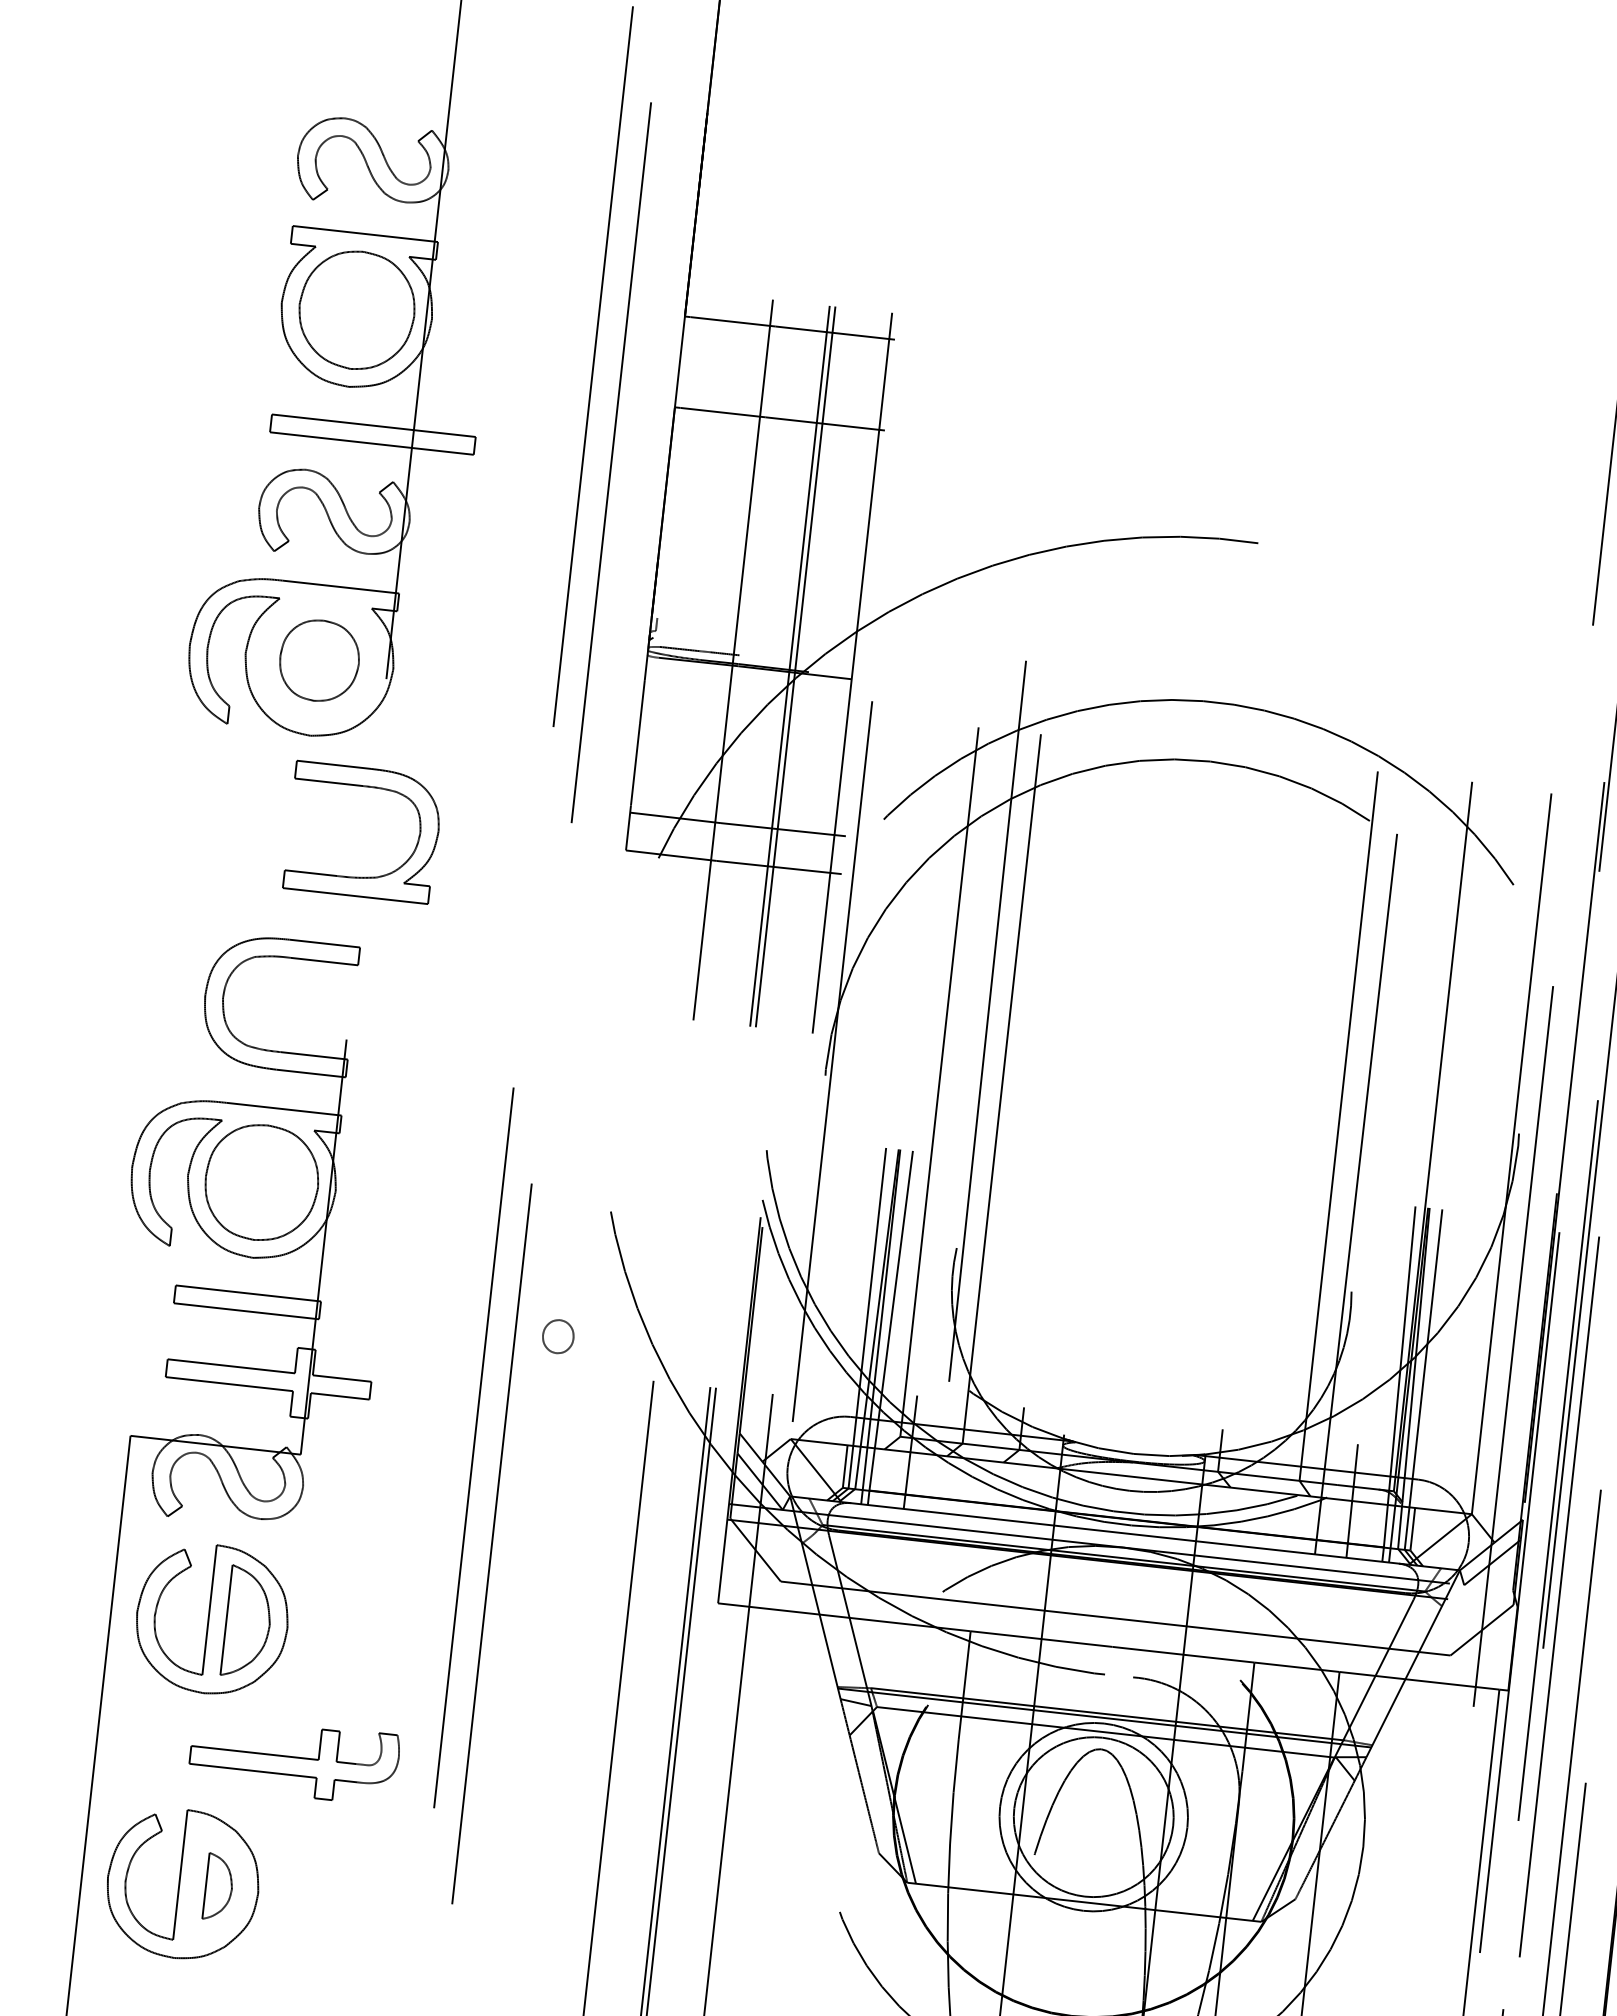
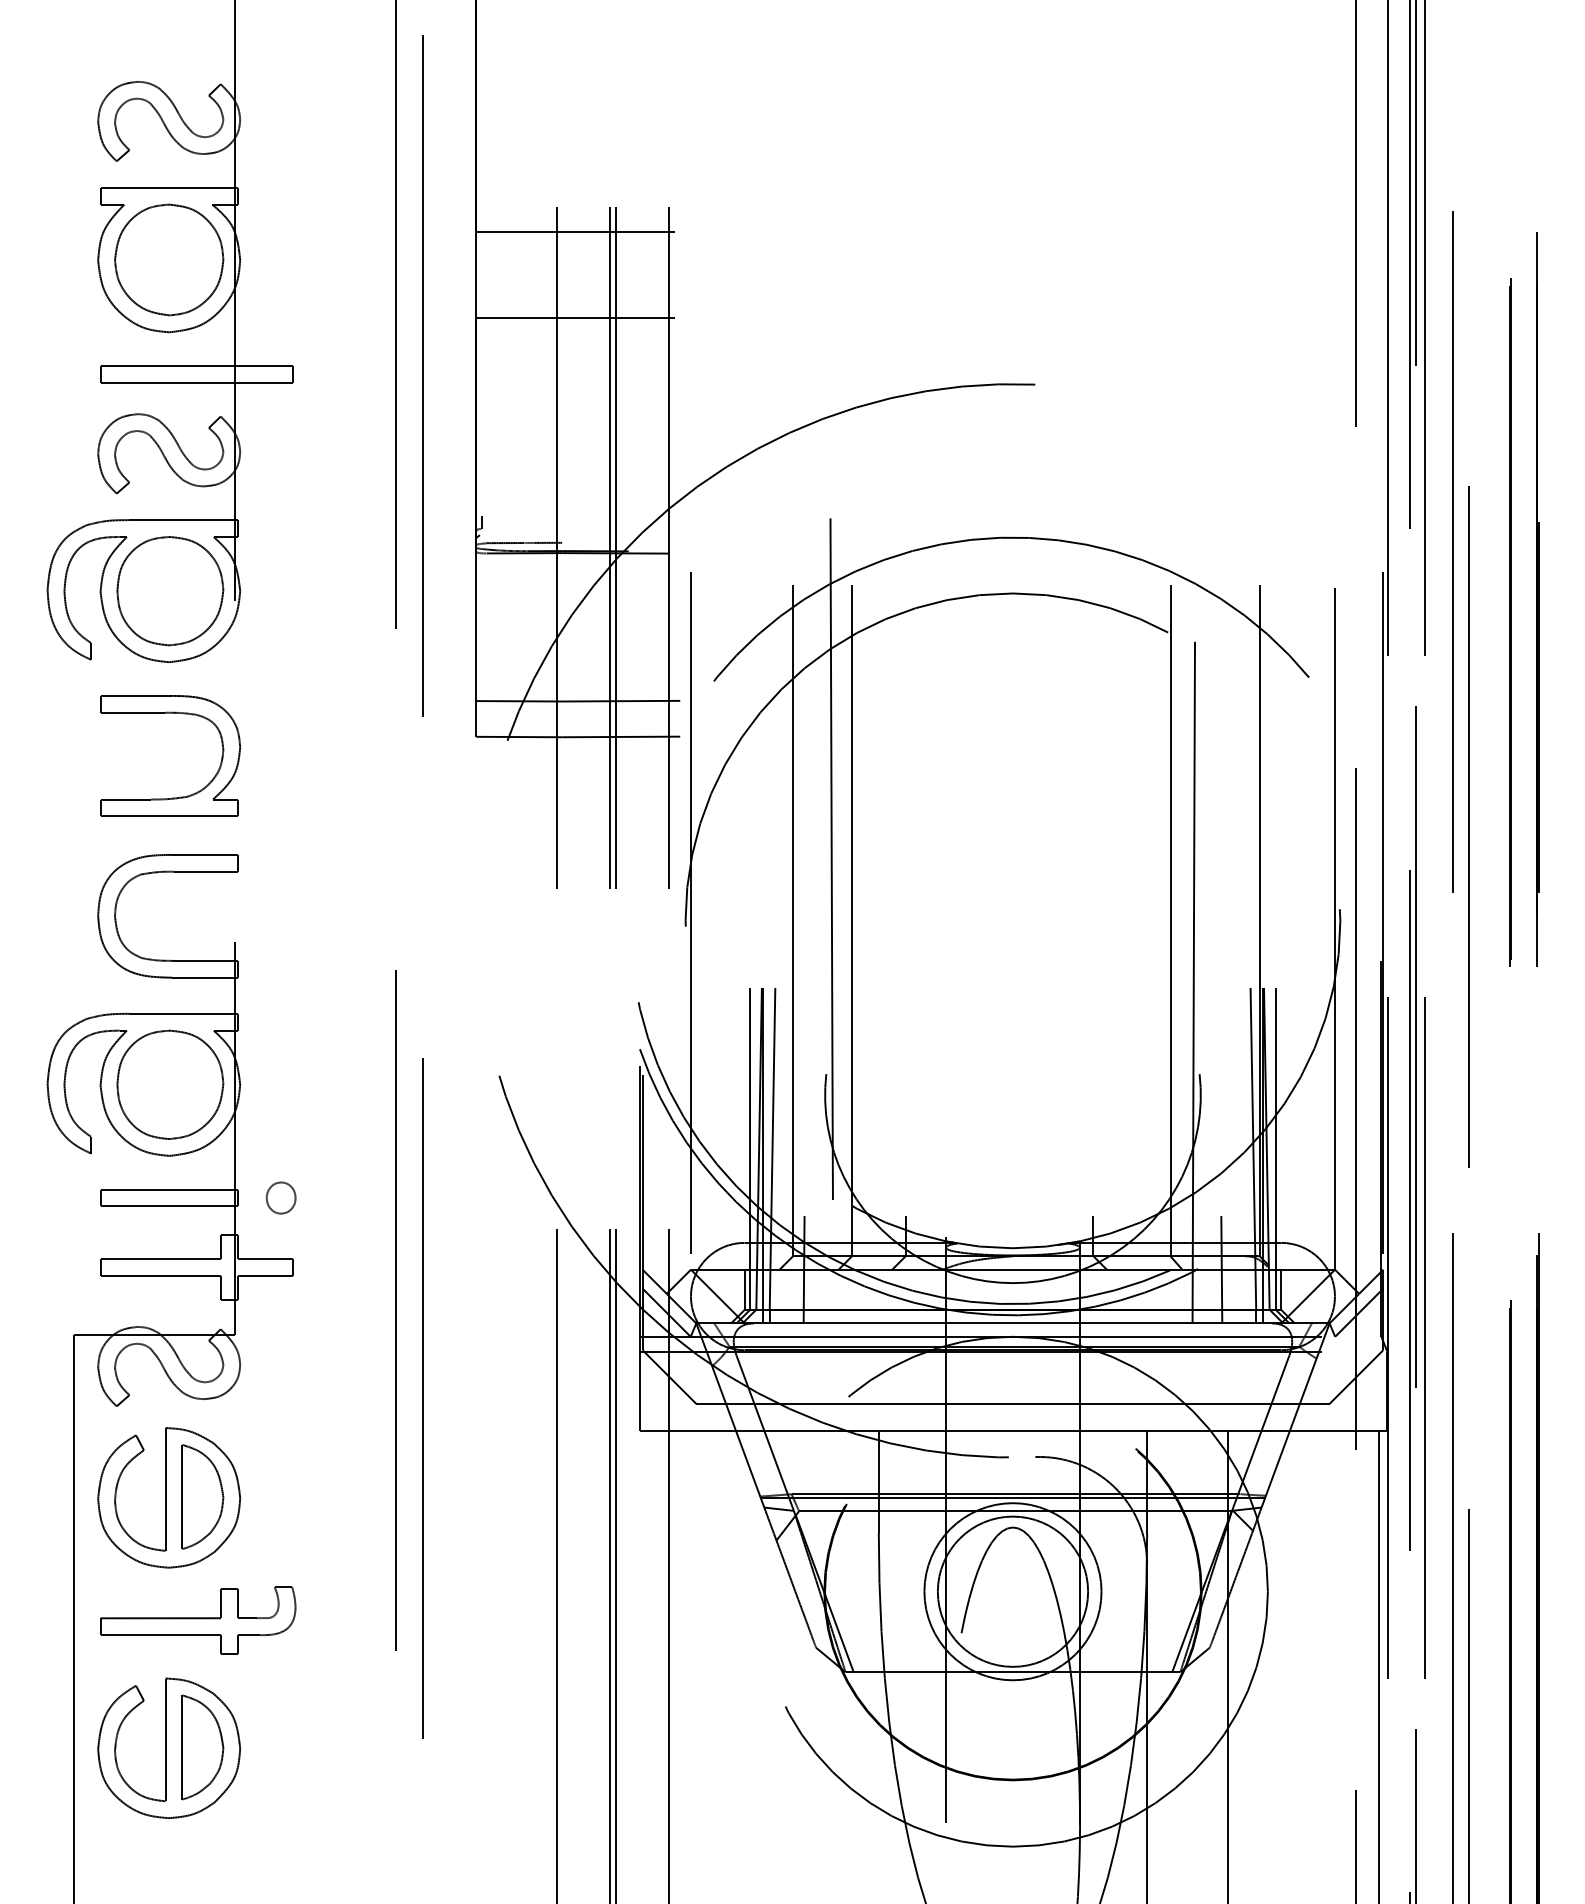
part: (319, 661) -> (170, 591), size x1.43
part: (368, 787) -> (170, 713), moved
part: (557, 1336) -> (280, 1197), moved
part: (294, 1759) -> (198, 1620), moved
part: (218, 1887) -> (202, 1747), size x1.67

